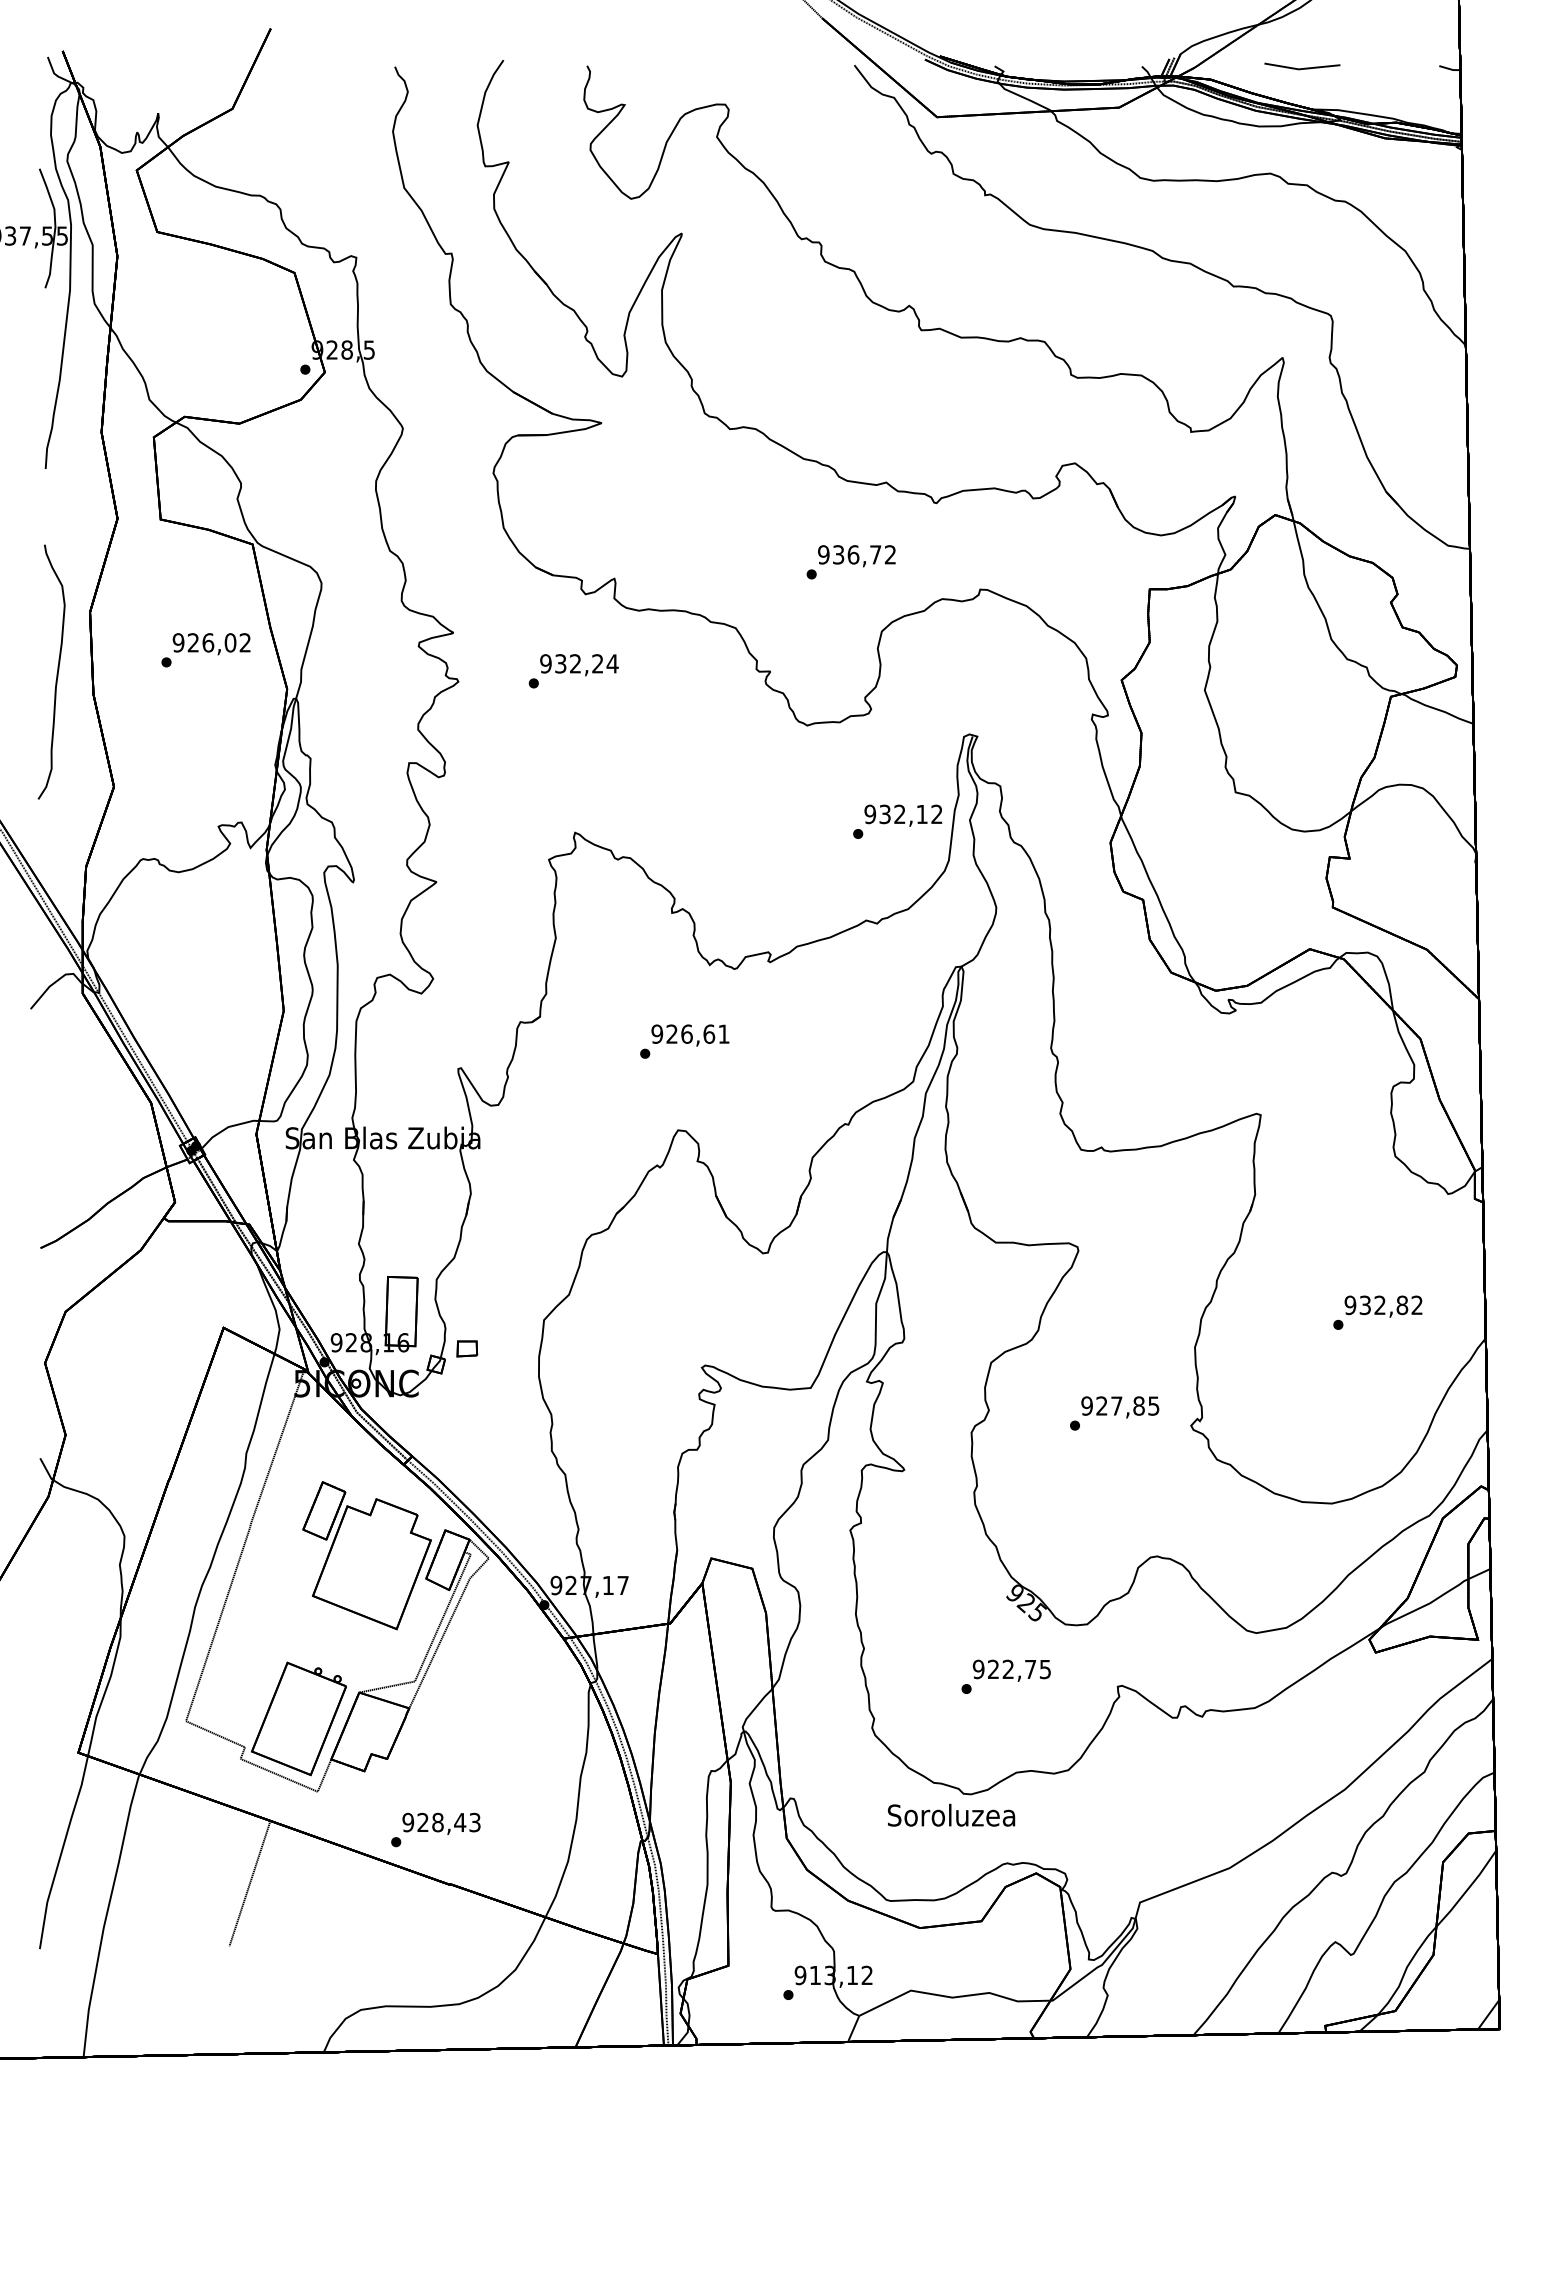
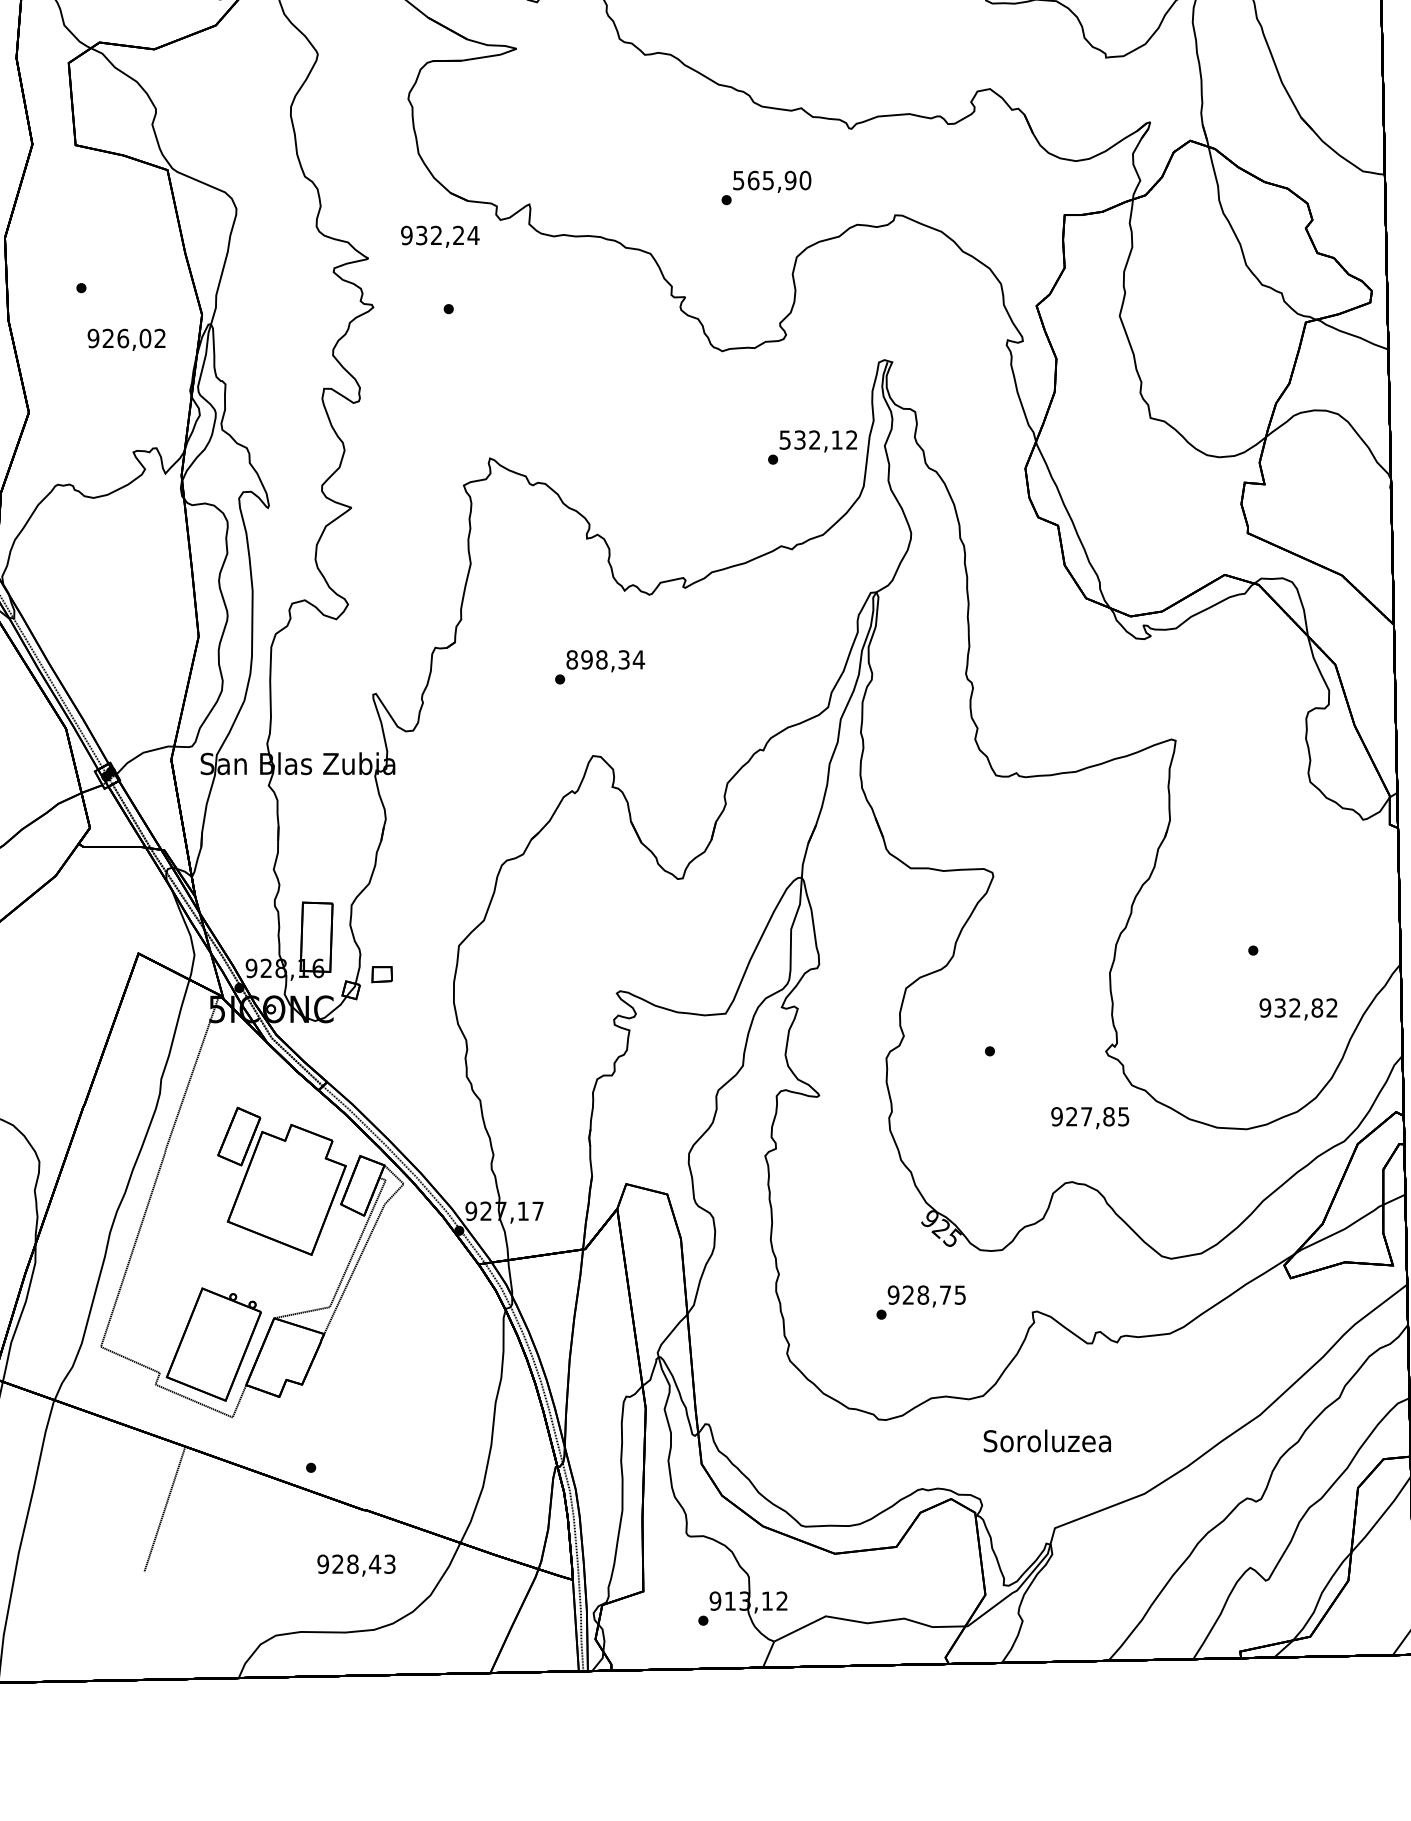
text: (857, 554) -> (772, 180), 936,72 -> 565,90
text: (211, 644) -> (126, 340), moved
text: (579, 665) -> (440, 237), moved
text: (870, 813) -> (785, 439), 932,12 -> 532,12
text: (690, 1033) -> (605, 659), 926,61 -> 898,34
text: (1383, 1306) -> (1298, 1009), moved
text: (1120, 1407) -> (1090, 1118), moved
text: (1008, 1669) -> (923, 1295), 922,75 -> 928,75
text: (951, 1814) -> (1047, 1440), moved
text: (441, 1823) -> (356, 1565), moved

